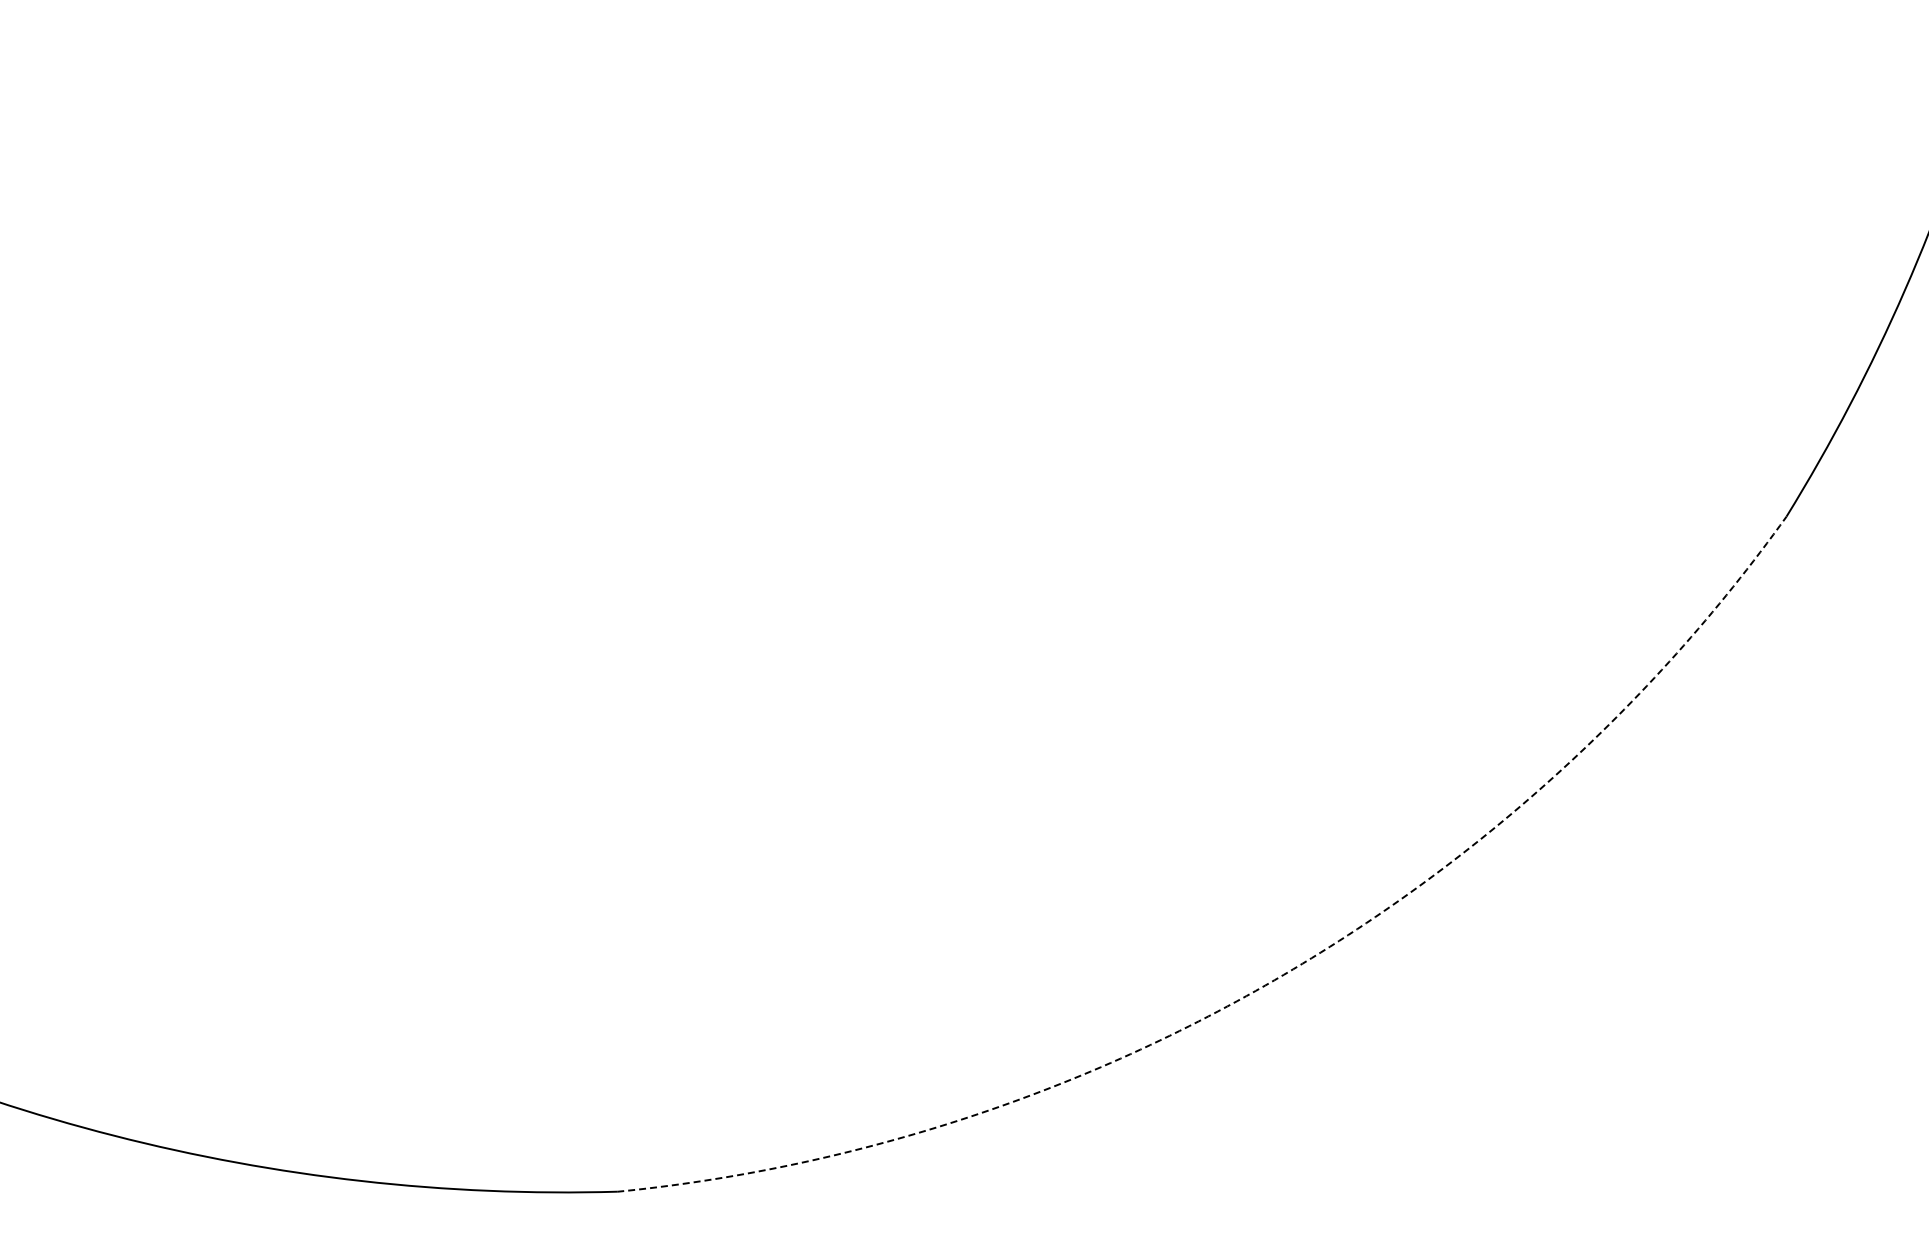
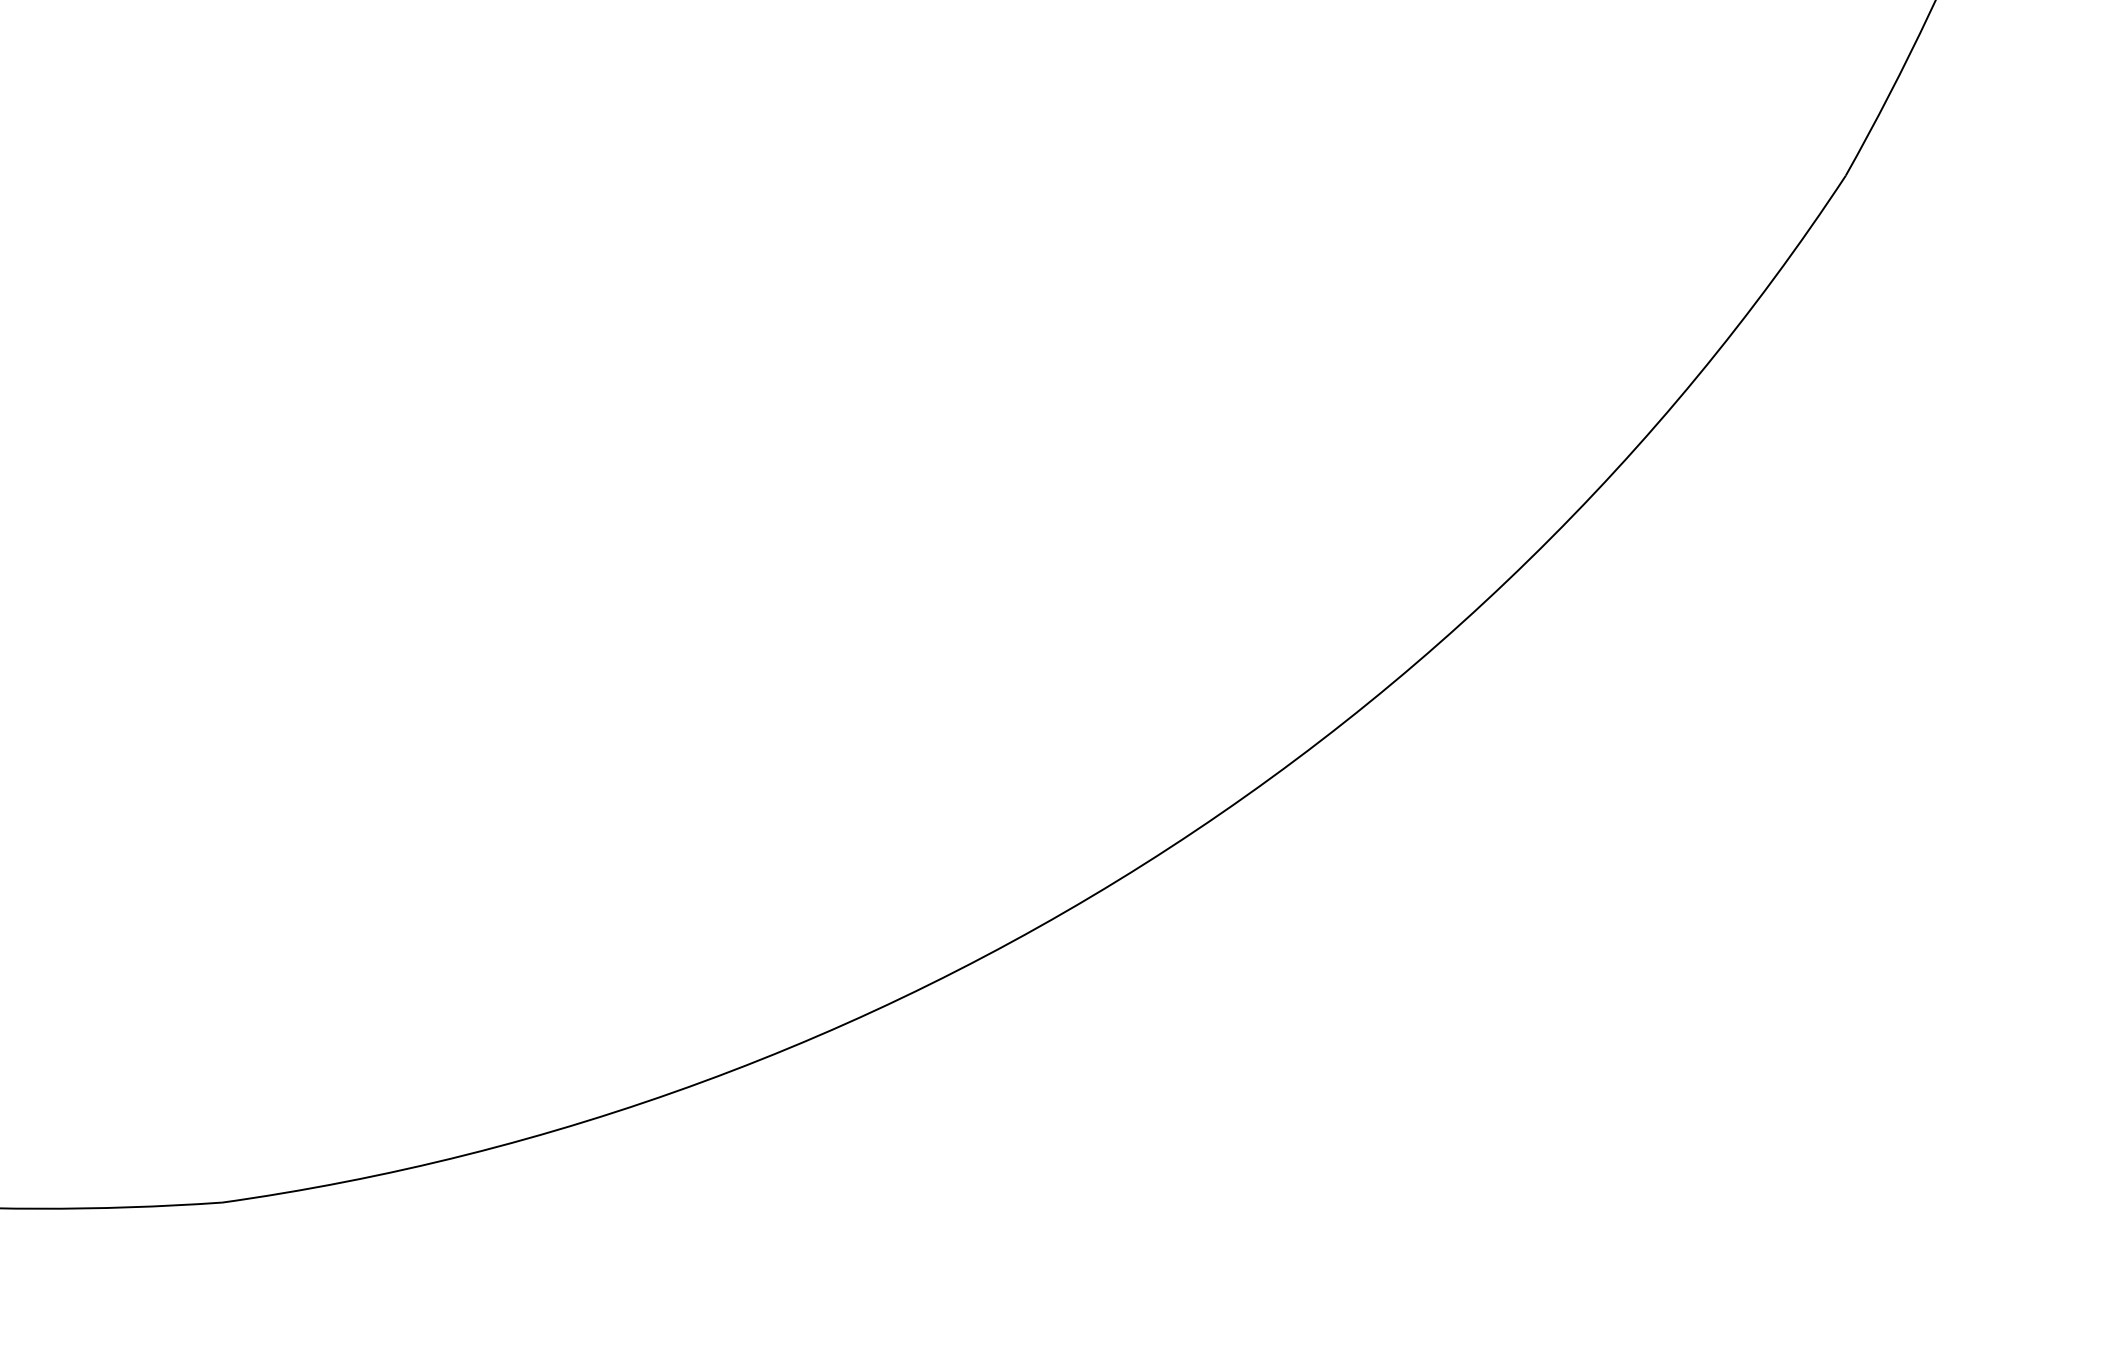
arc: (1274, 980) -> (1144, 864), dashed -> solid

